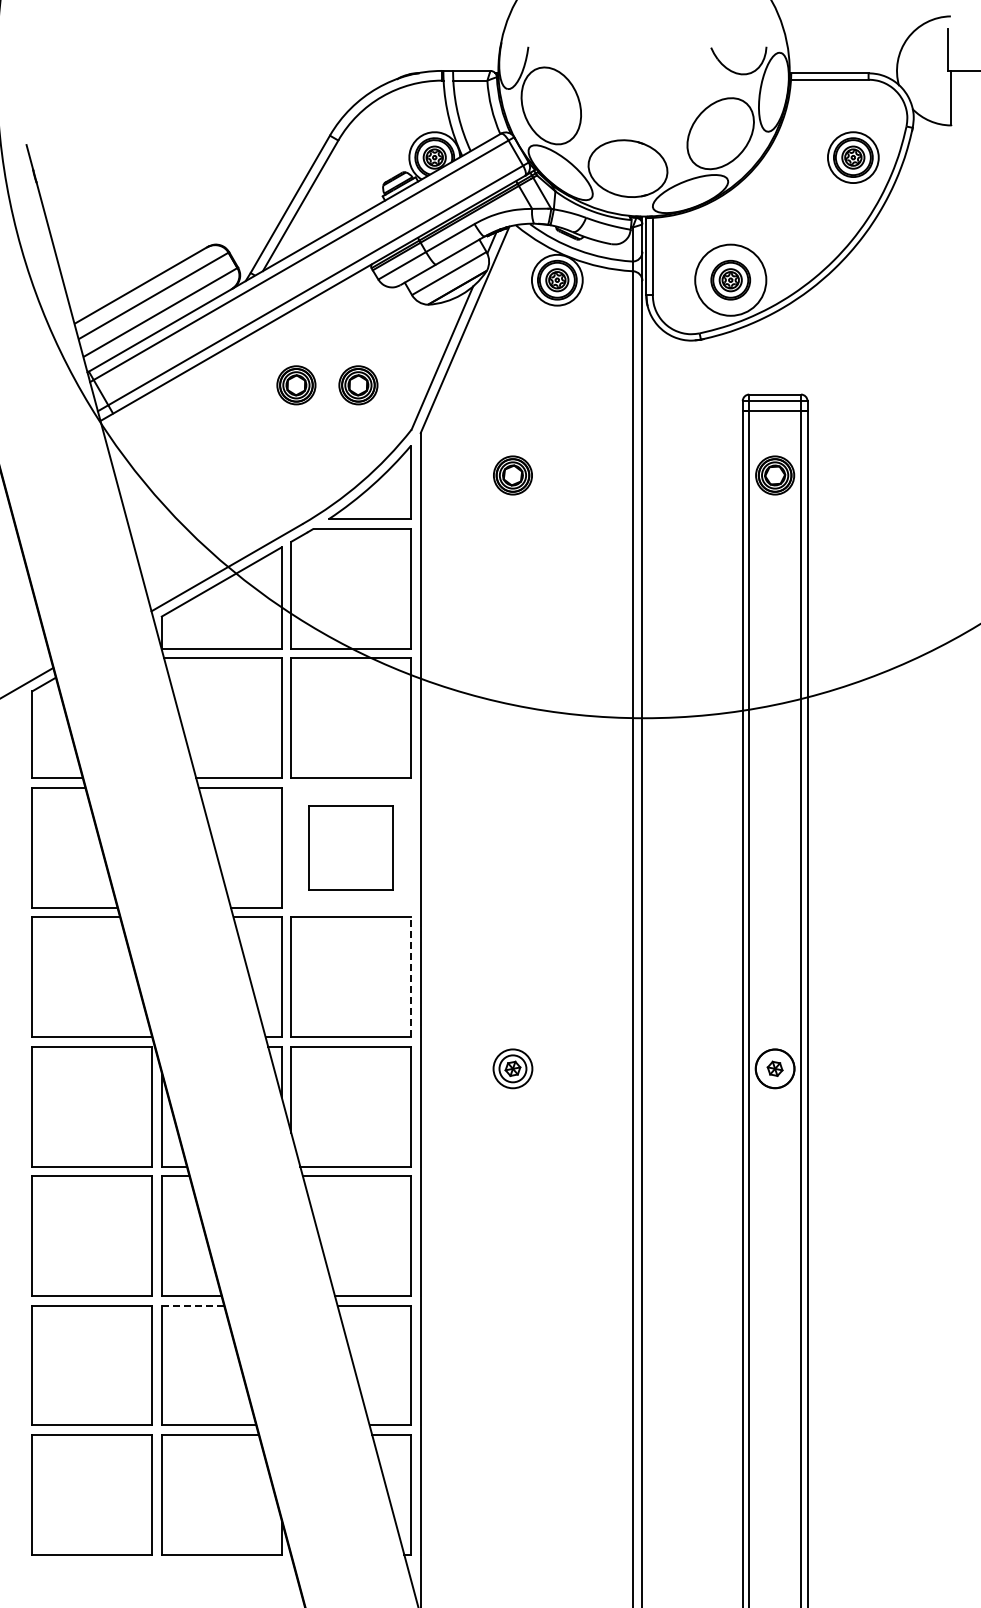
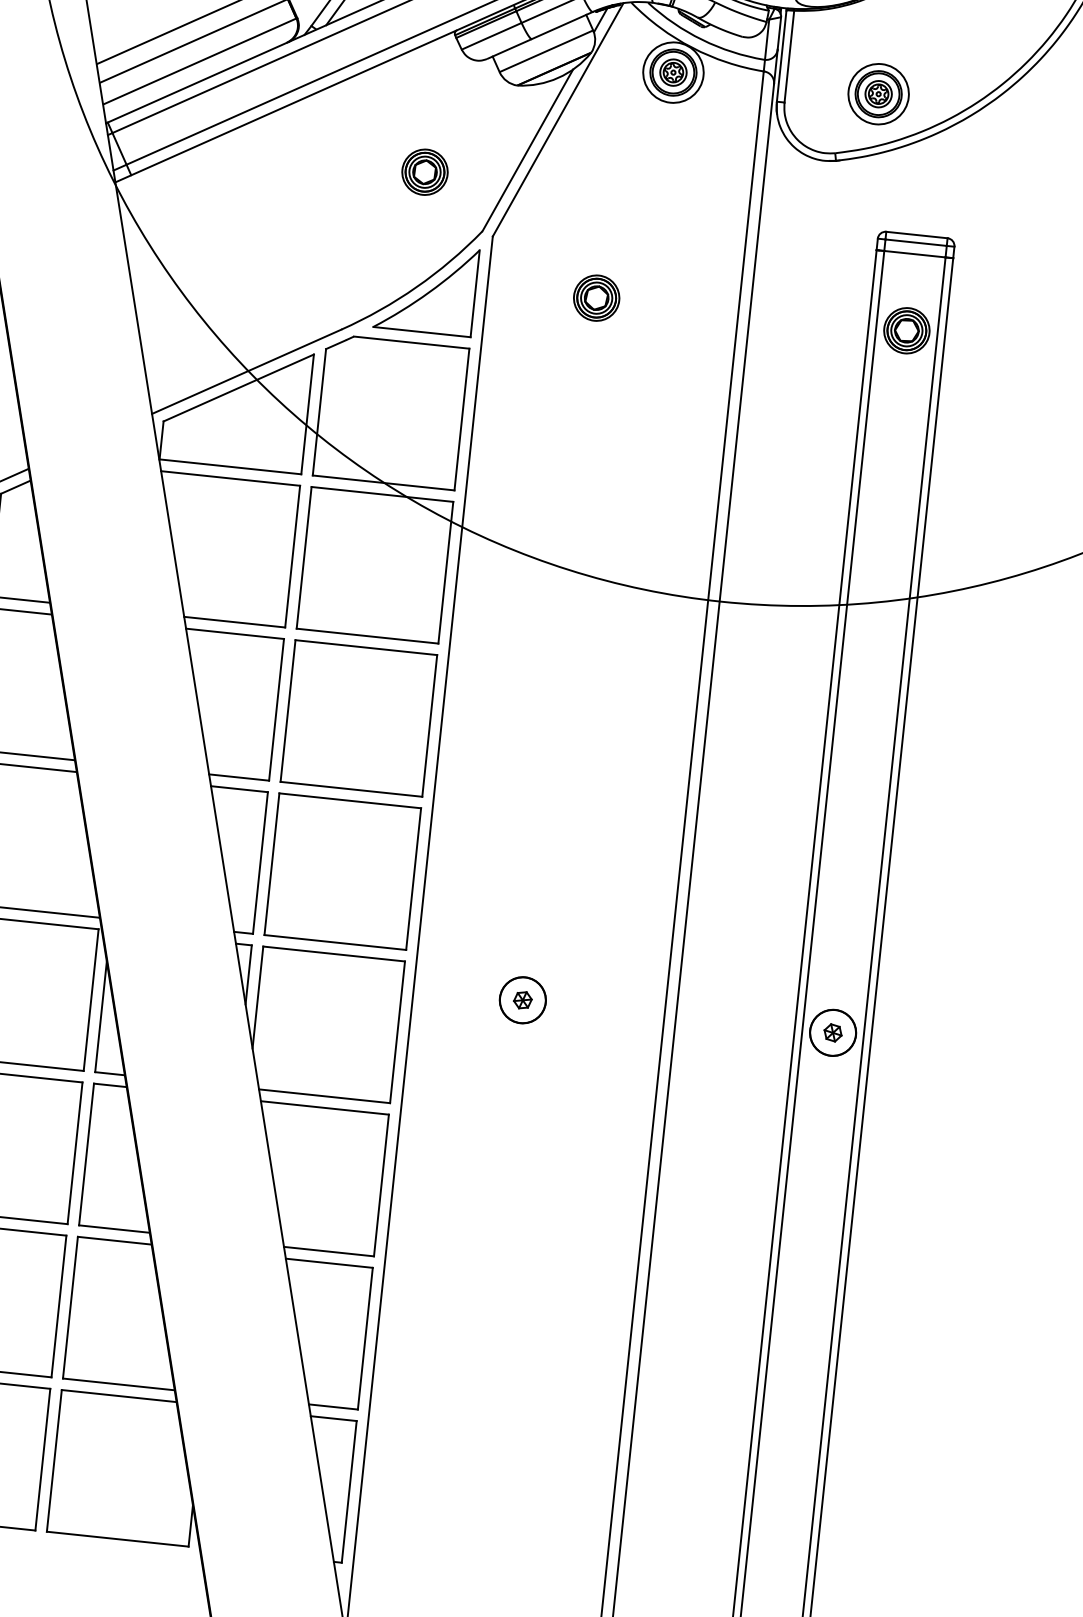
circle: (730, 279) -> (878, 93), size x0.71
part: (296, 385) -> (351, 164), removed
part: (350, 847) -> (358, 718), size x1.43
line: (411, 977) -> (414, 879), dashed -> solid
circle: (512, 1068) -> (522, 999), size x1.43
line: (193, 1305) -> (115, 1240), dashed -> solid

